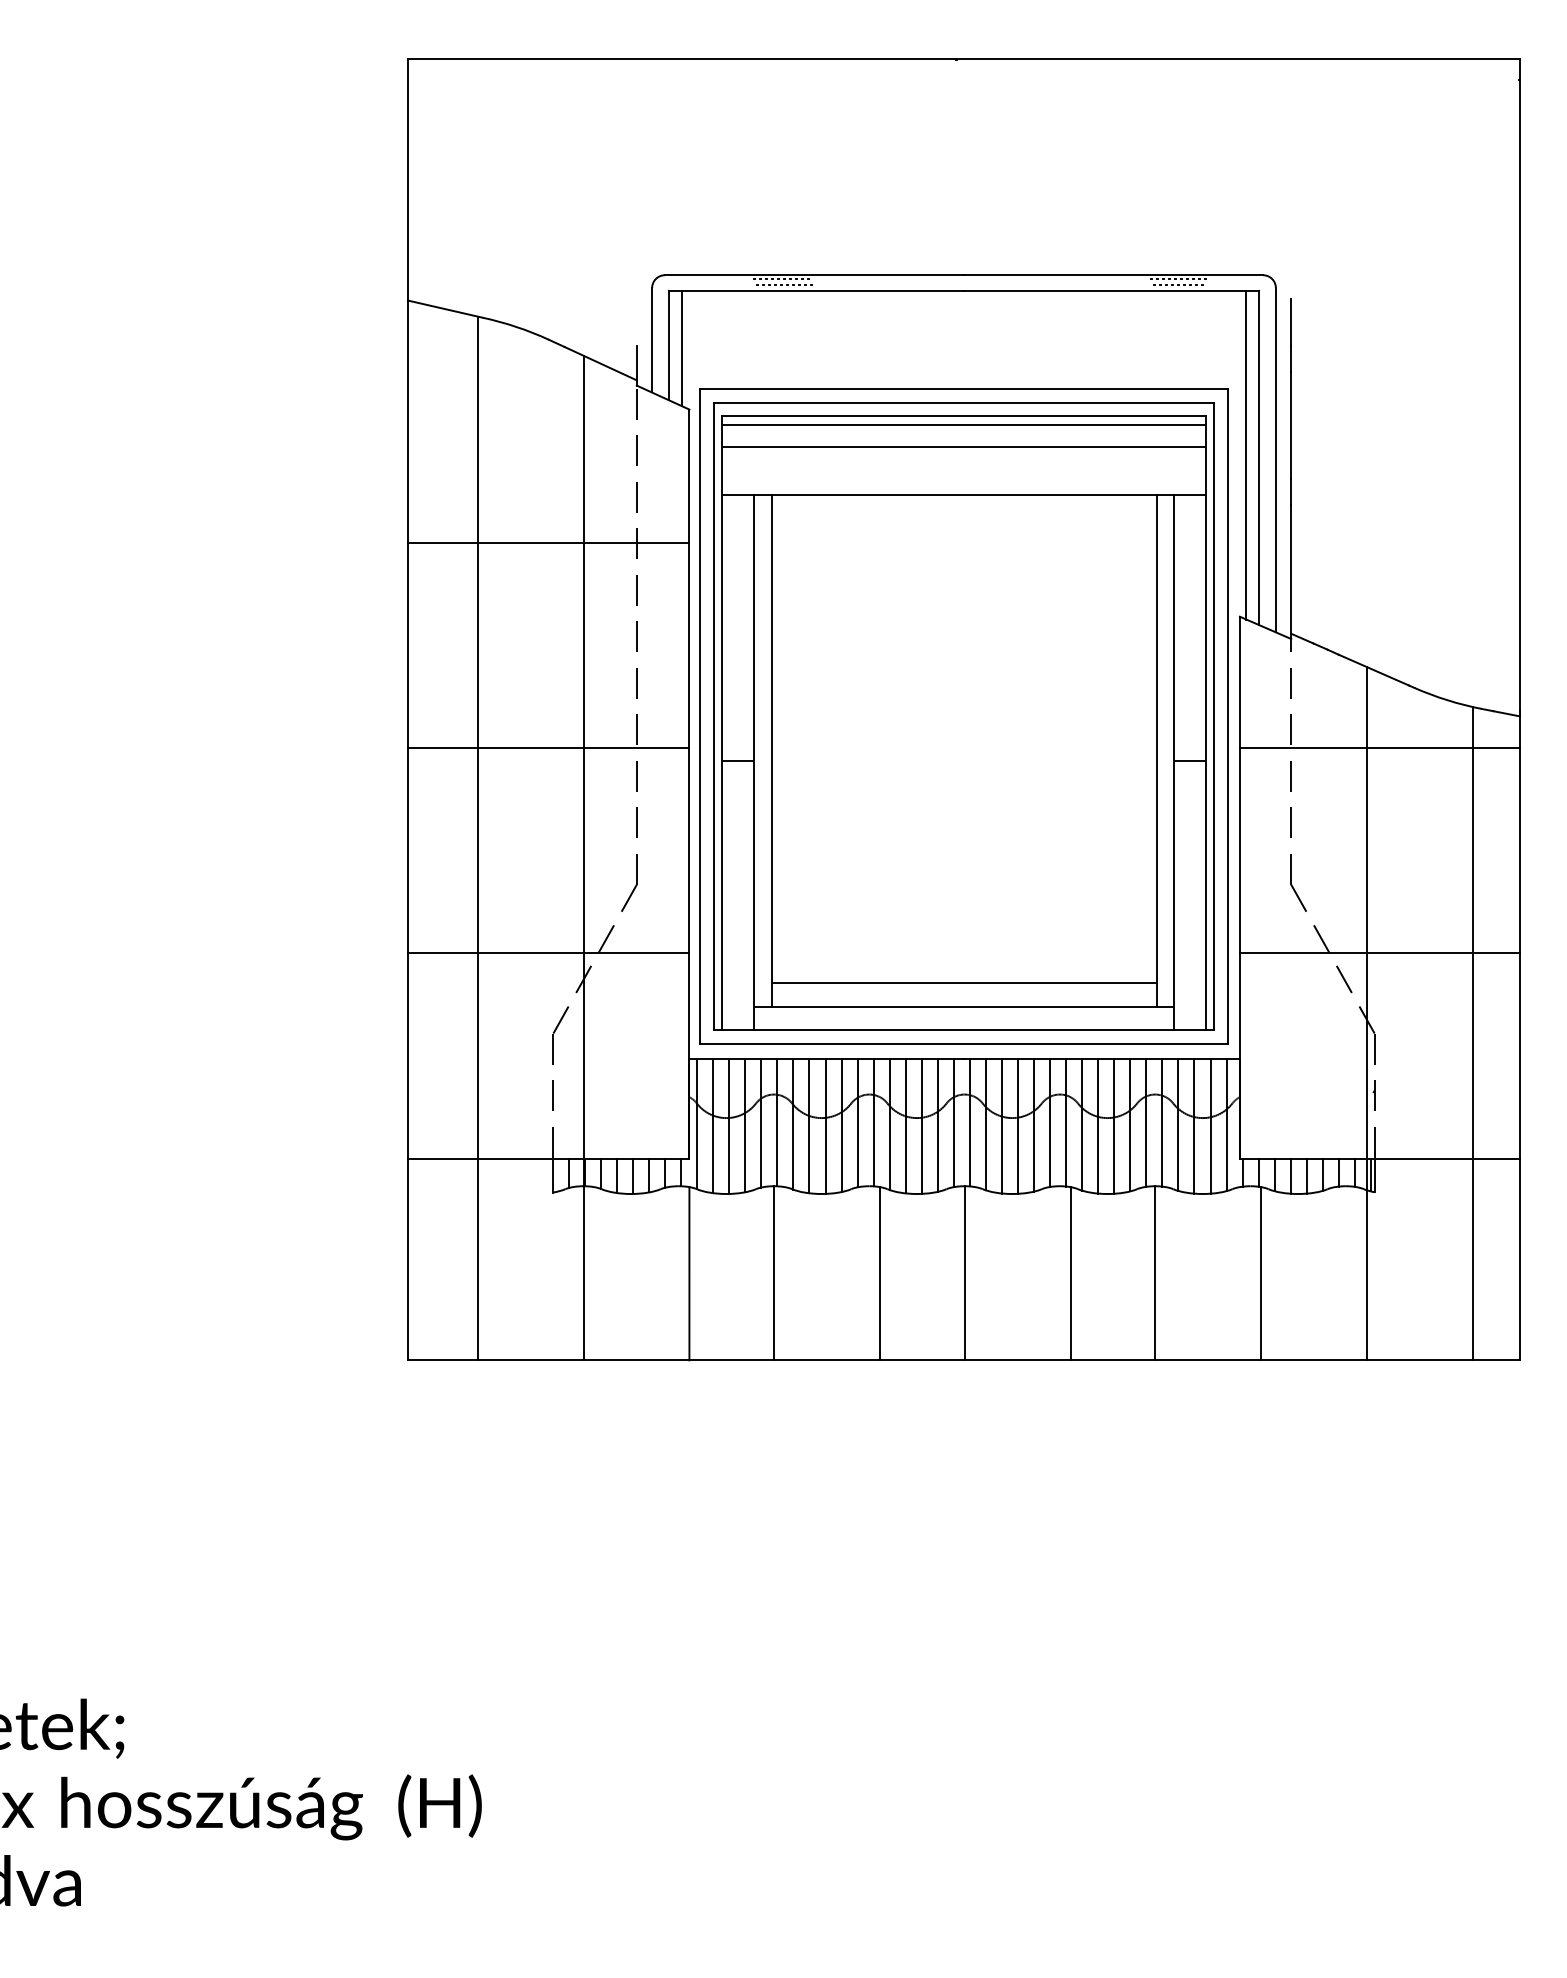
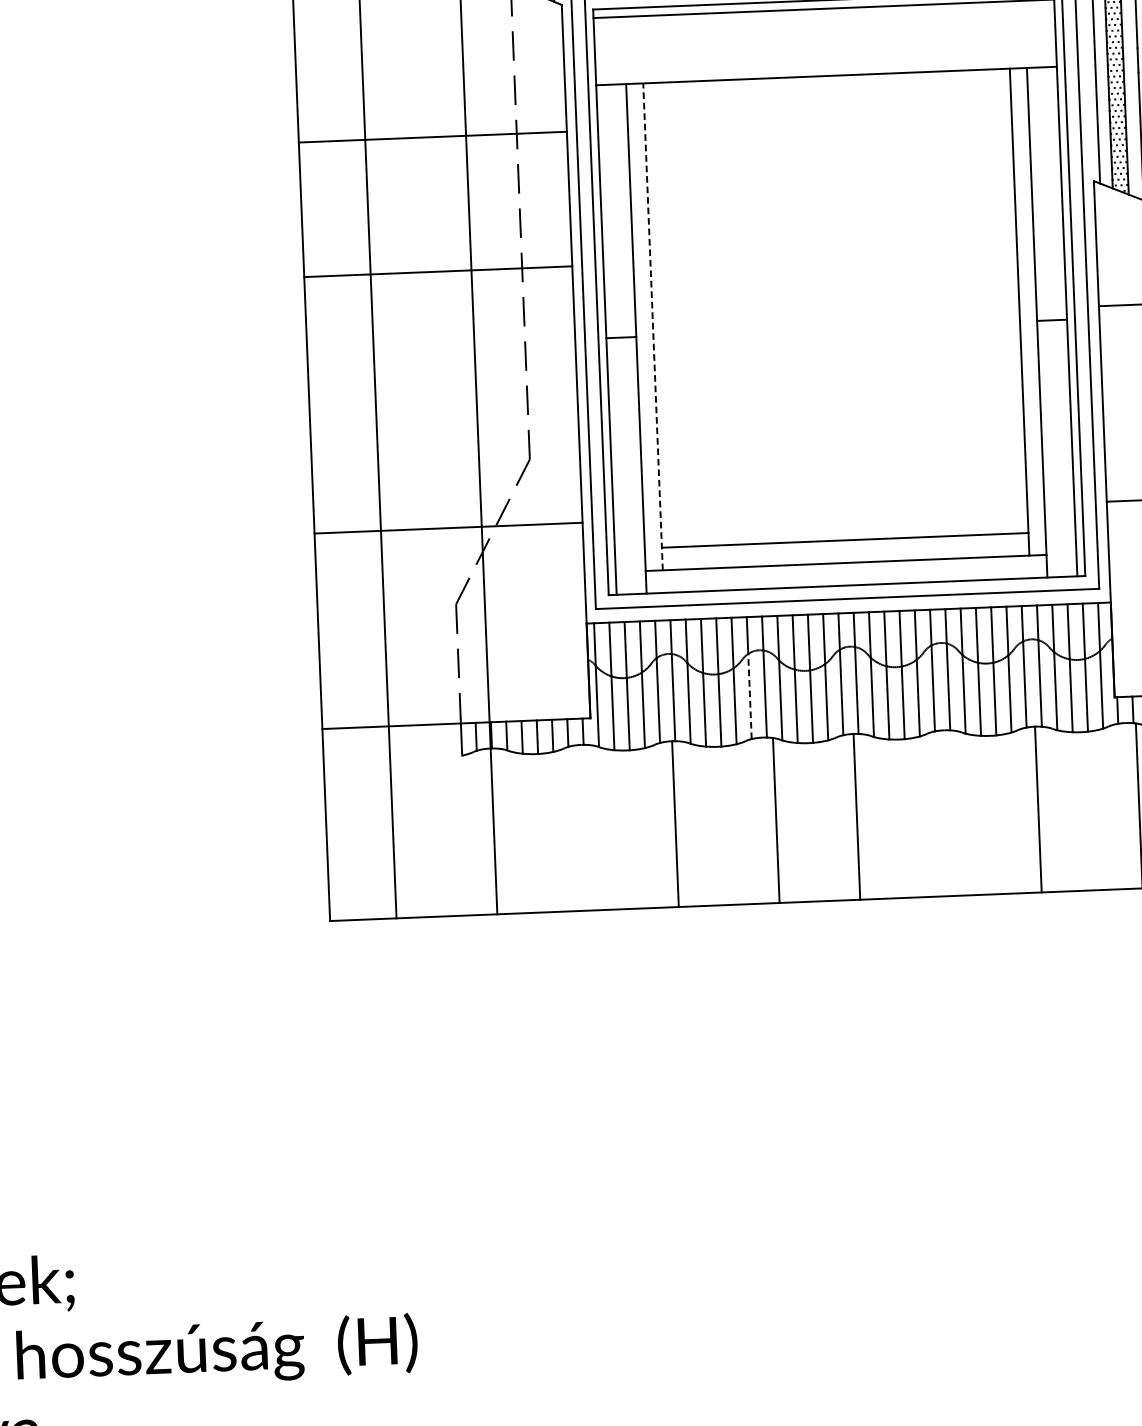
line: (963, 447) -> (824, 30), removed
line: (548, 748) -> (438, 272), moved
line: (771, 750) -> (652, 326), solid -> dashed
line: (857, 1142) -> (749, 696), solid -> dashed
line: (689, 1273) -> (594, 827), removed
line: (1070, 1273) -> (957, 813), removed

